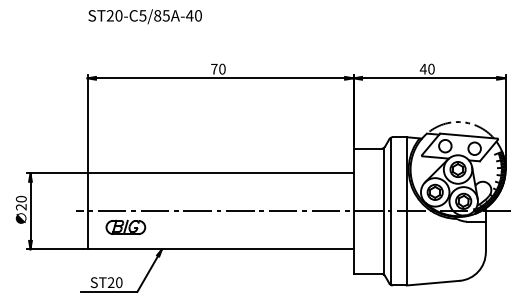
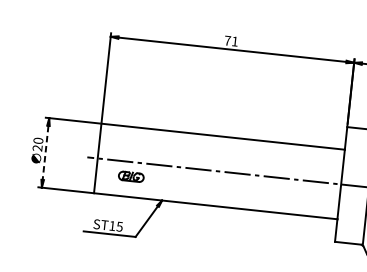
text: (222, 68) -> (235, 40), 70 -> 71
line: (30, 211) -> (45, 153), solid -> dashed
part: (125, 226) -> (131, 176), size x0.7
text: (114, 282) -> (115, 226), ST20 -> ST15

